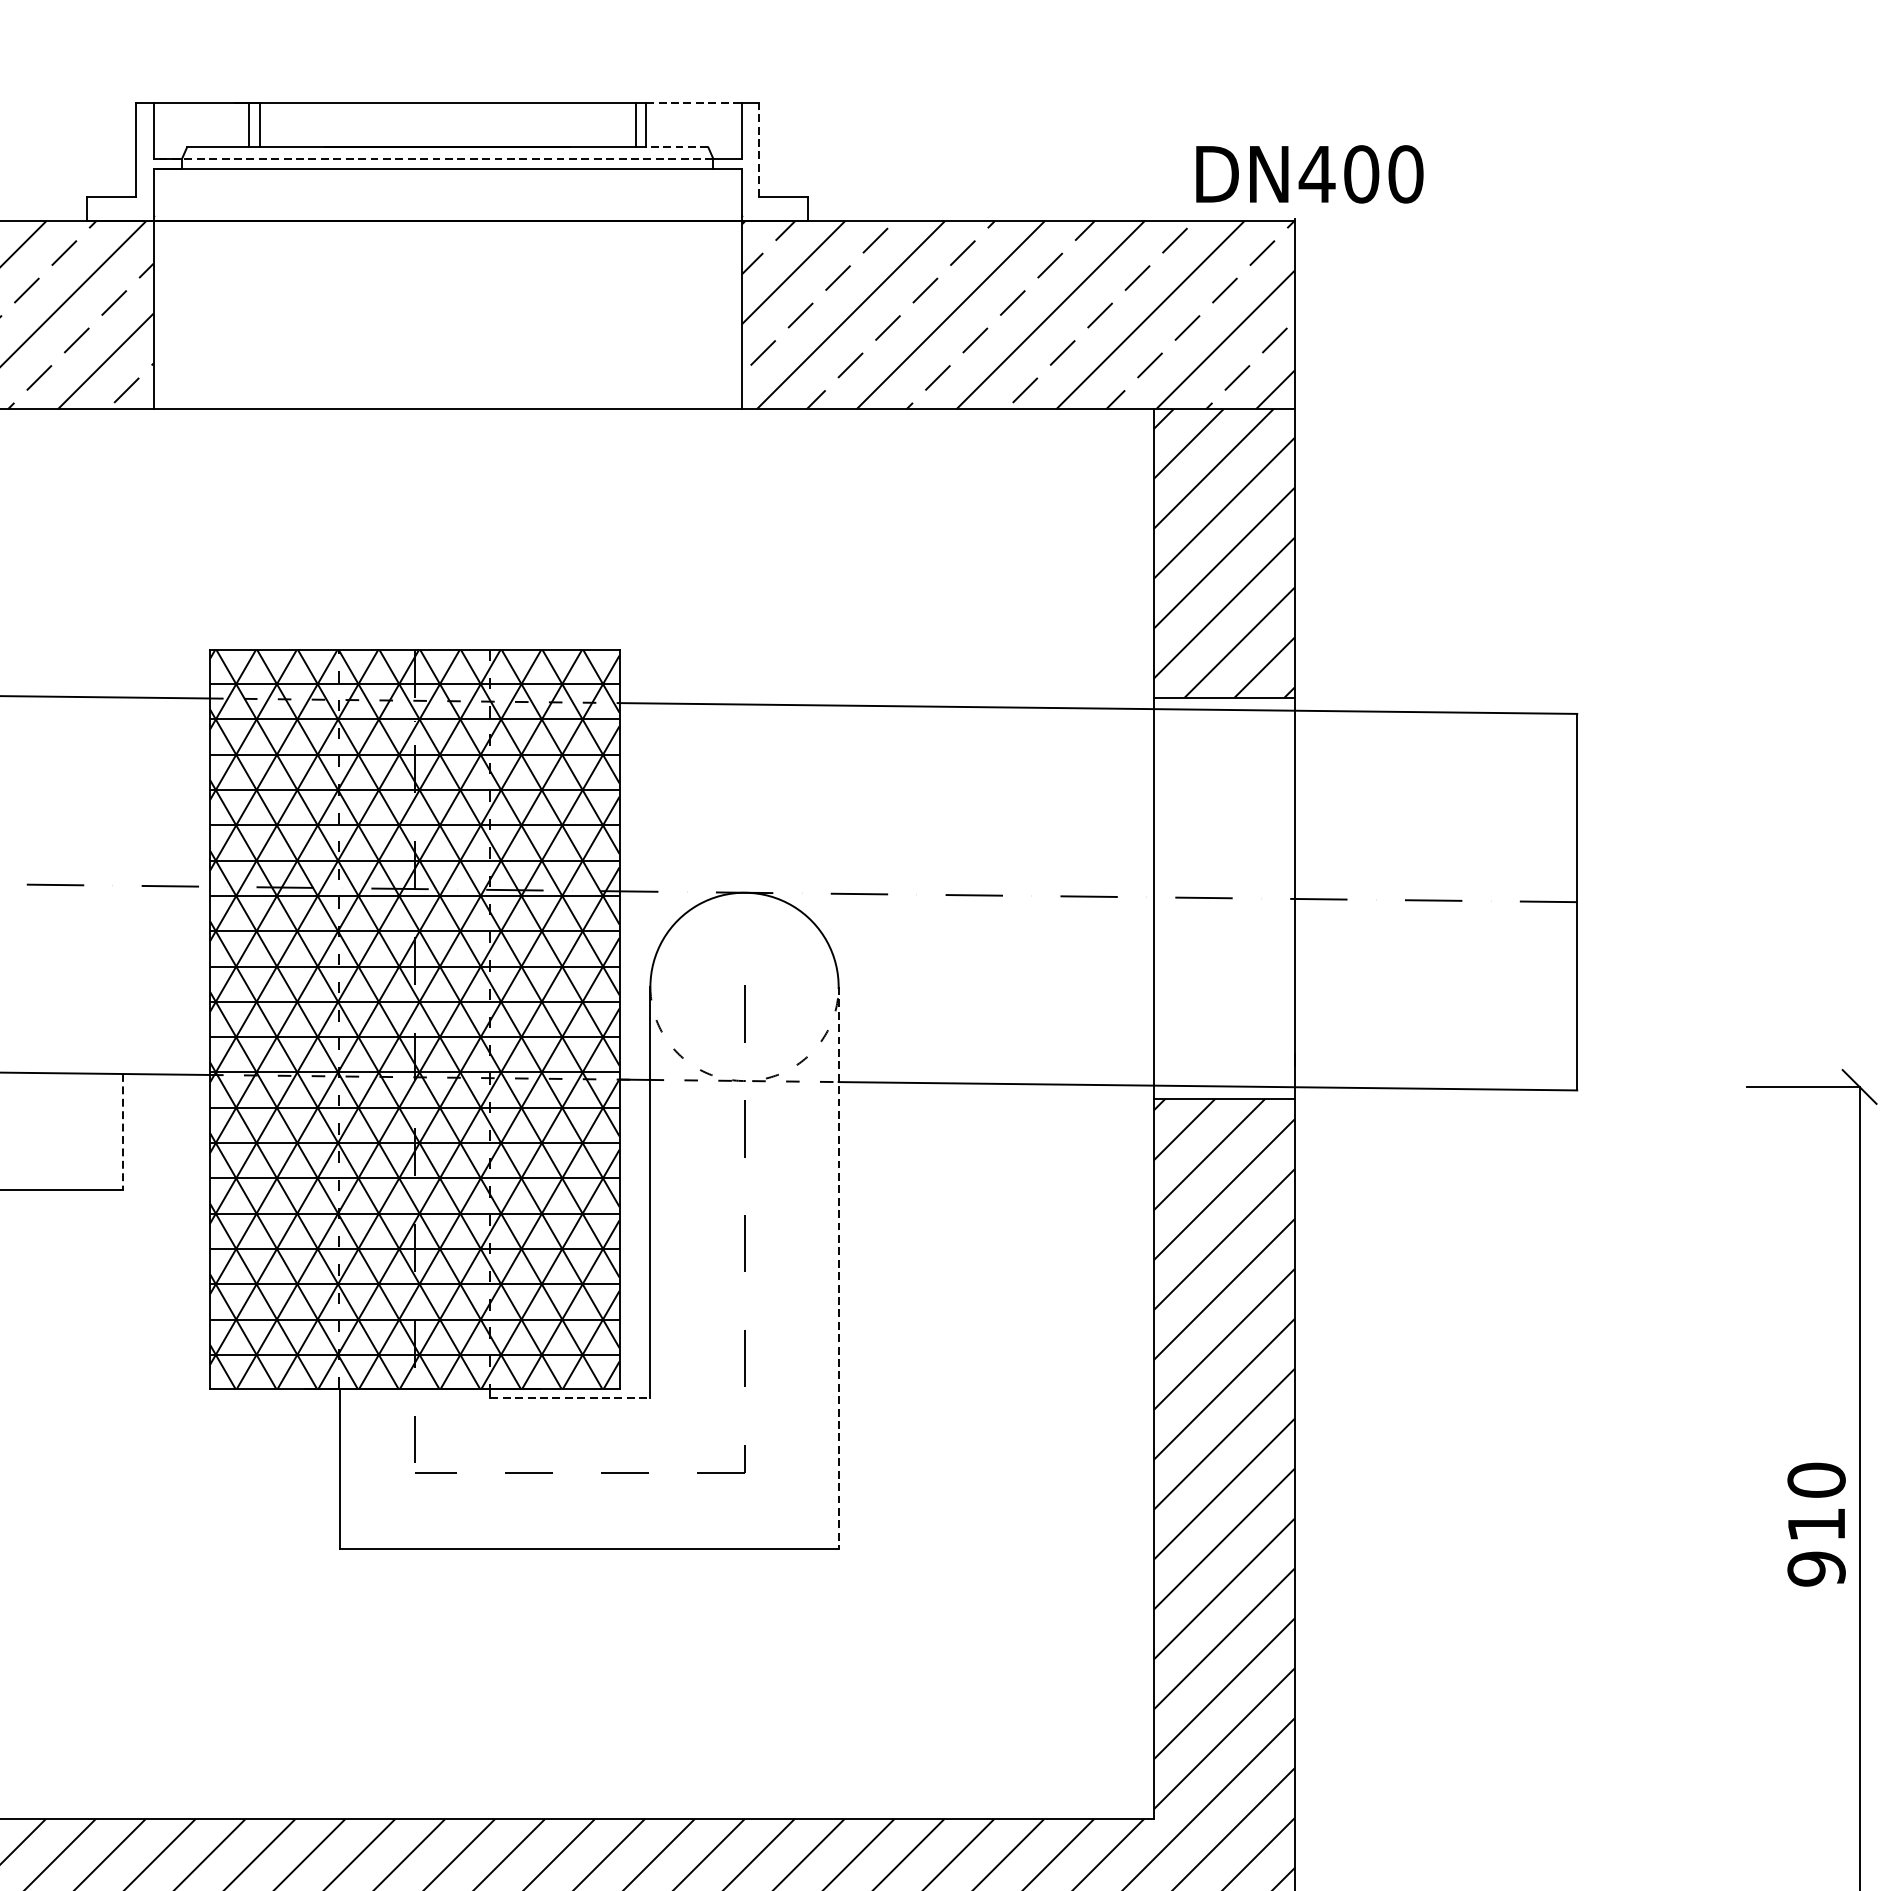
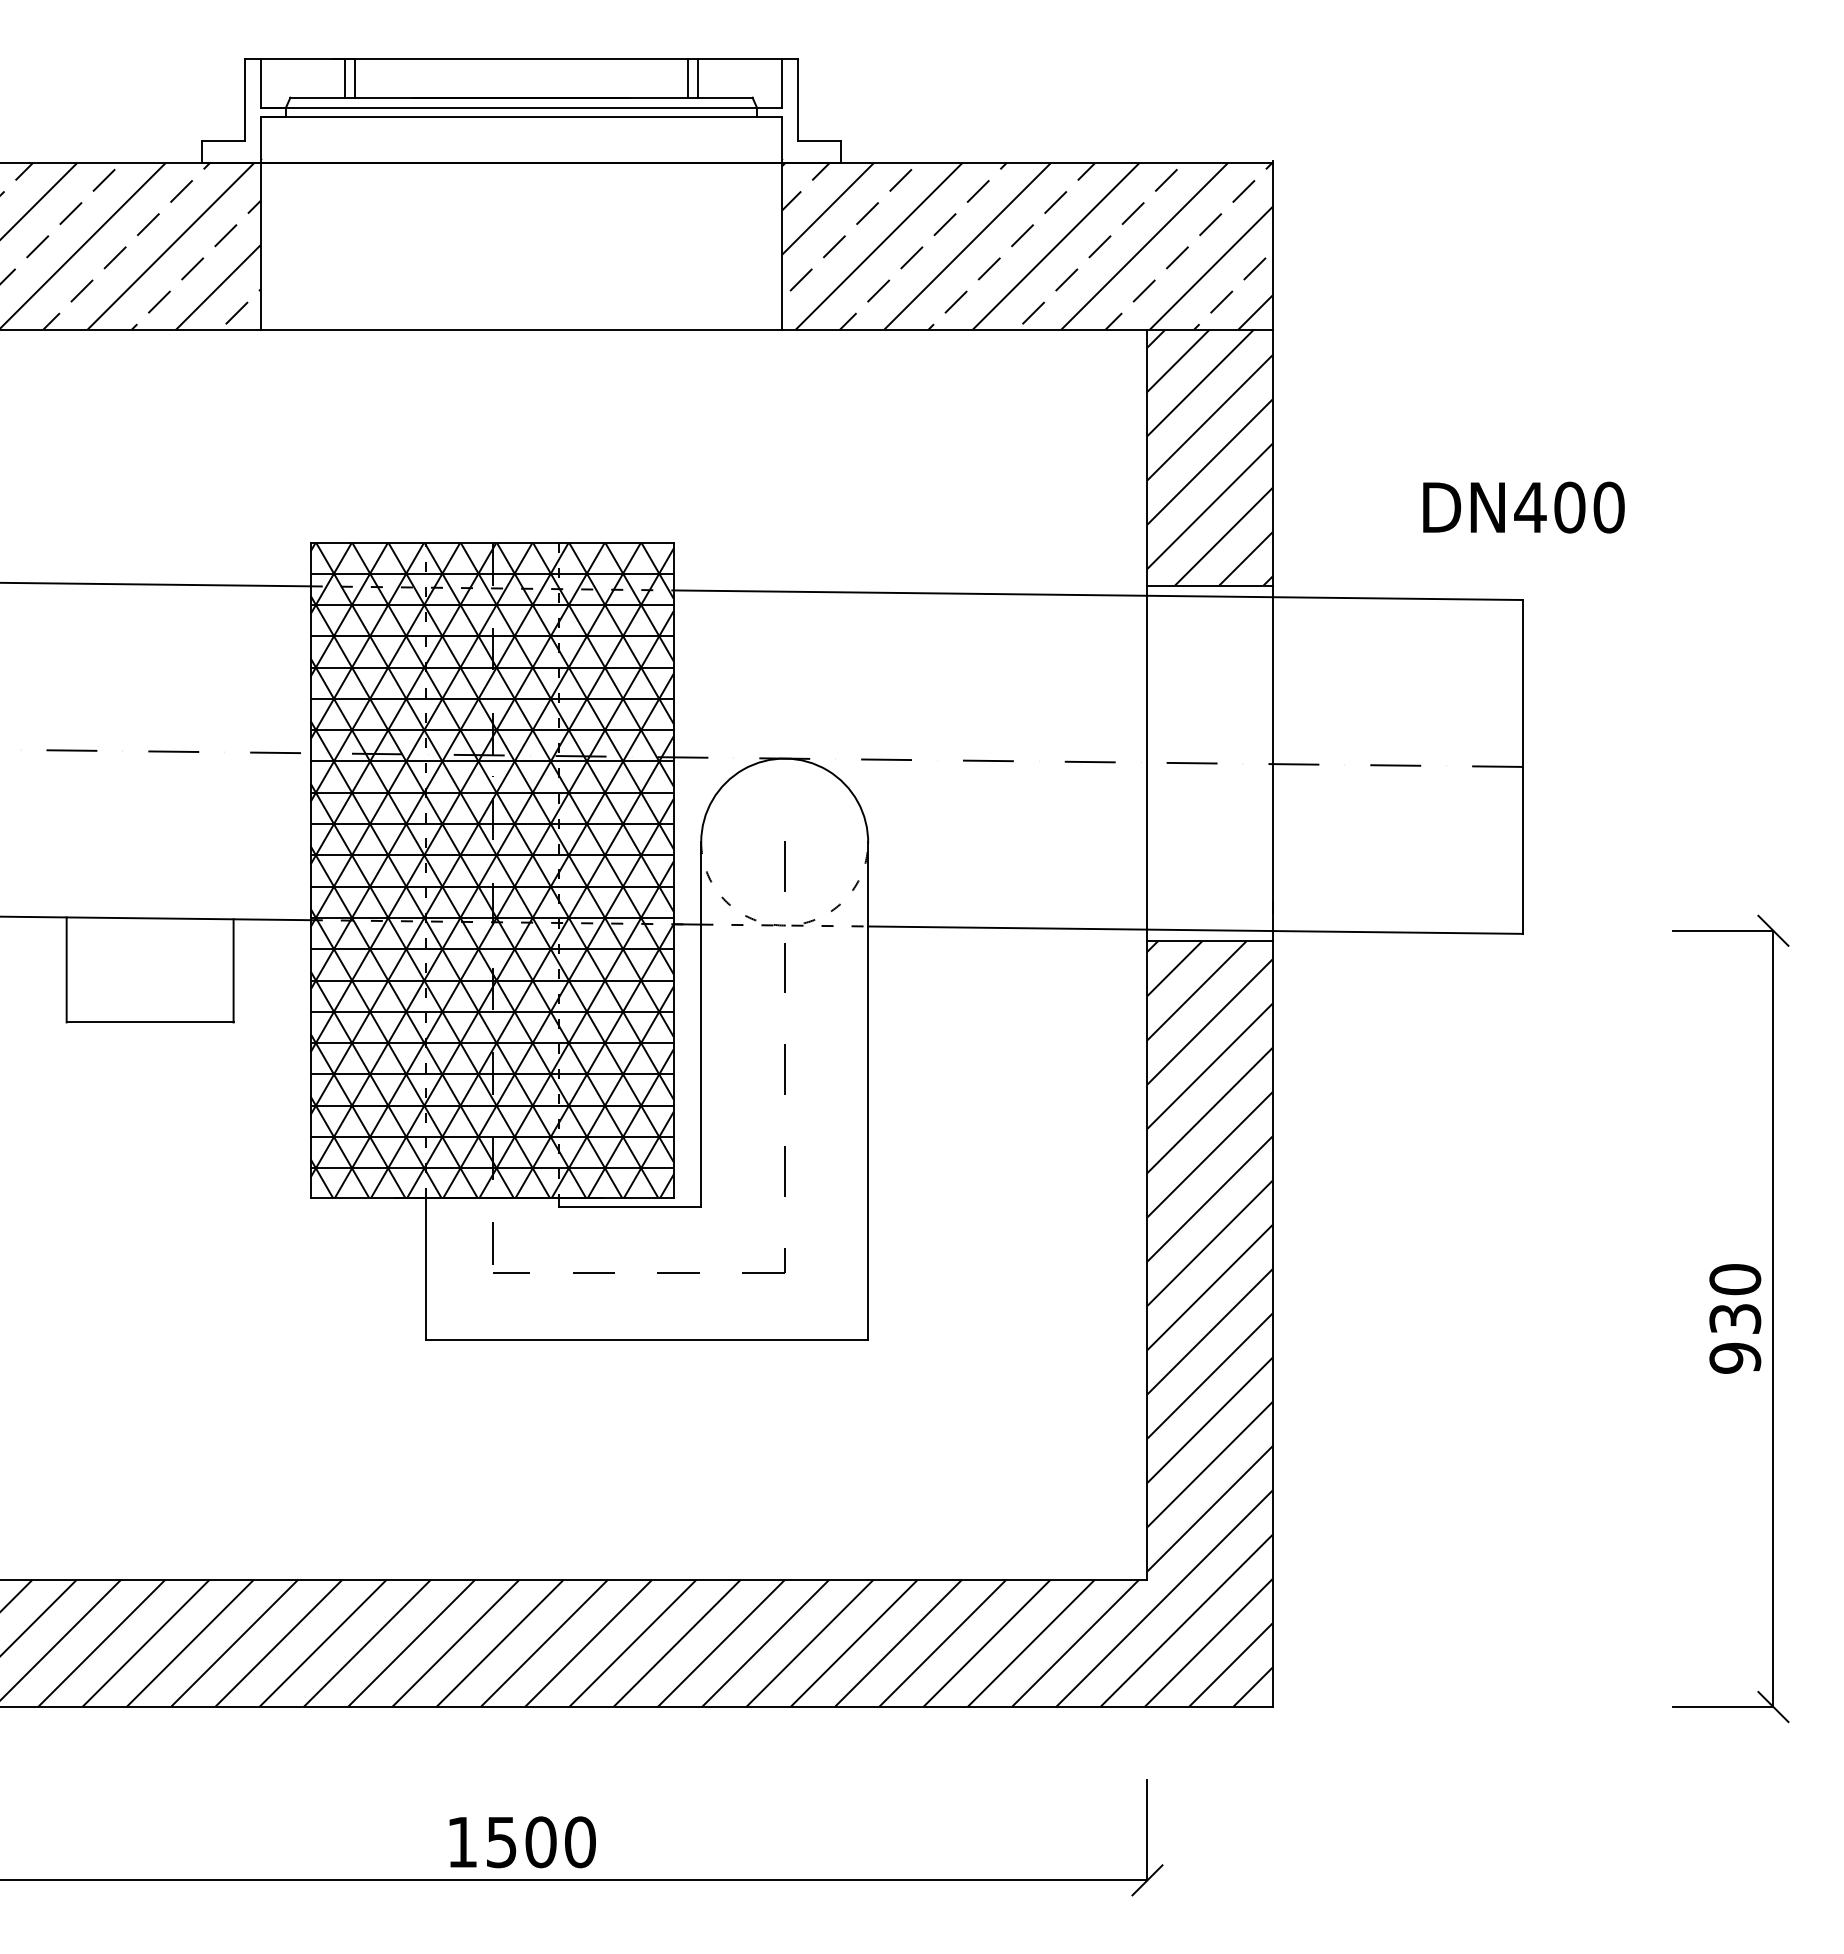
line: (694, 103) -> (740, 58), dashed -> solid
line: (677, 147) -> (725, 97), dashed -> solid
line: (758, 149) -> (797, 99), dashed -> solid
line: (435, 158) -> (510, 107), dashed -> solid
text: (1309, 174) -> (1523, 507), moved
line: (122, 1131) -> (233, 970), dashed -> solid
line: (839, 1268) -> (868, 1091), dashed -> solid
line: (570, 1397) -> (630, 1206), dashed -> solid
text: (1816, 1524) -> (1735, 1318), 910 -> 930

